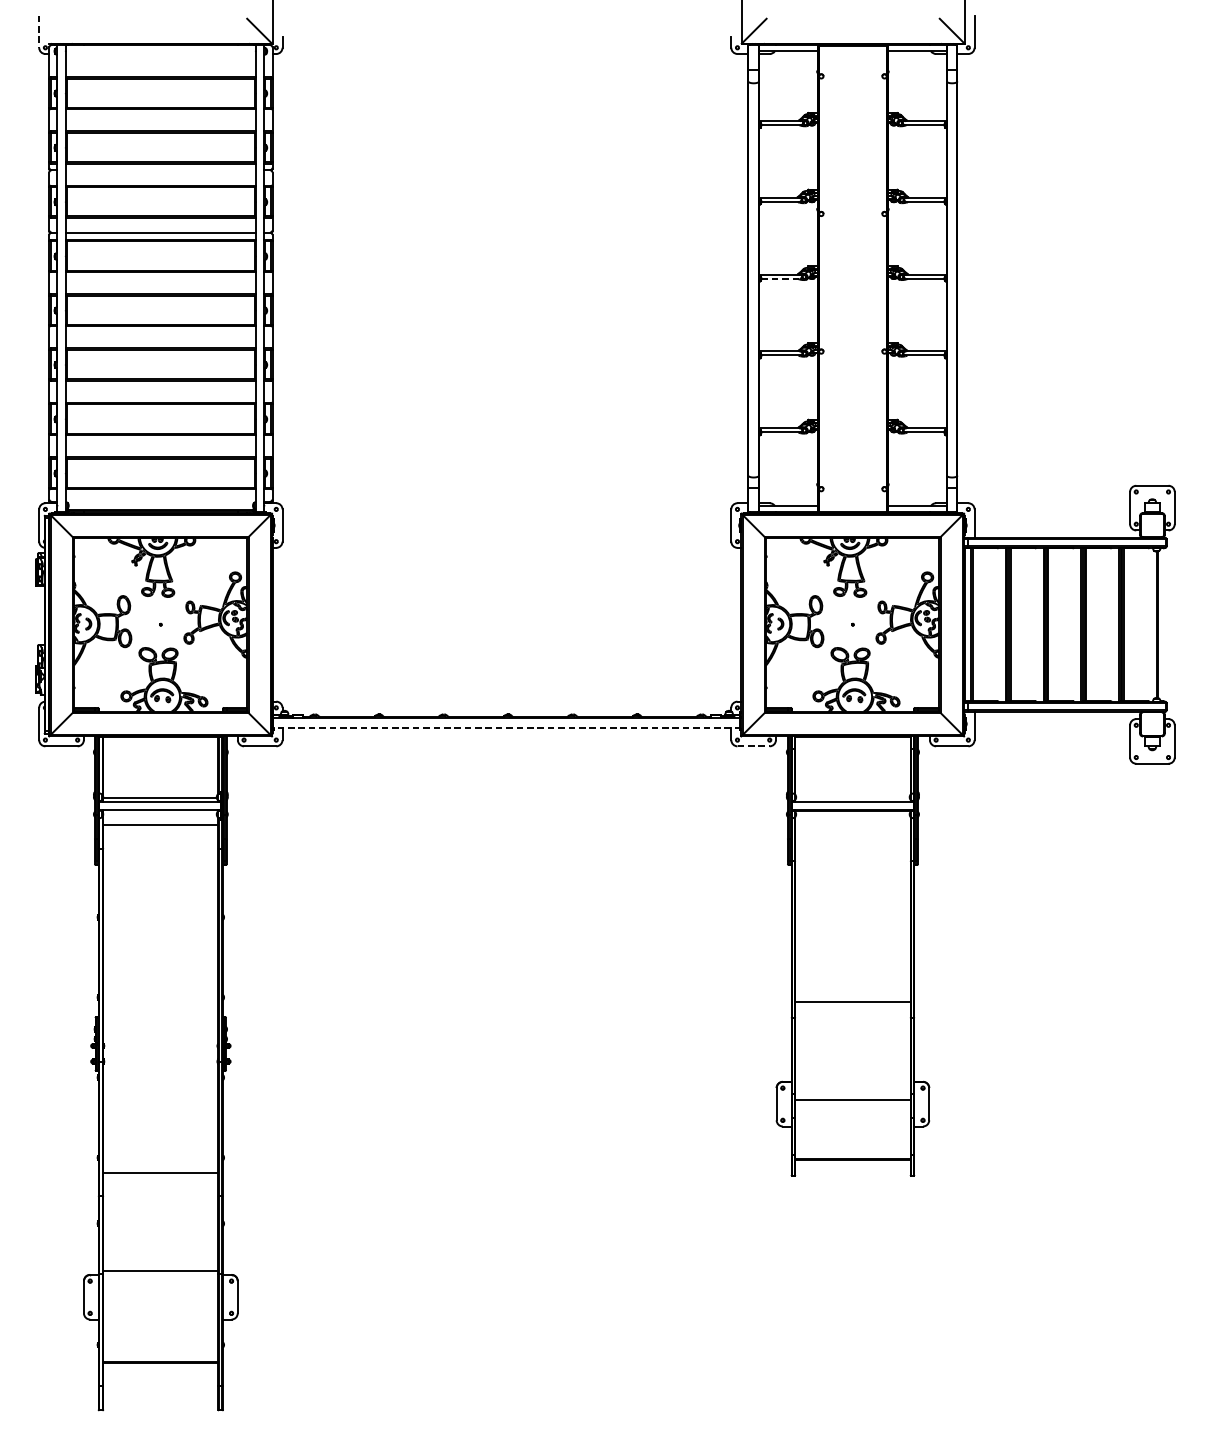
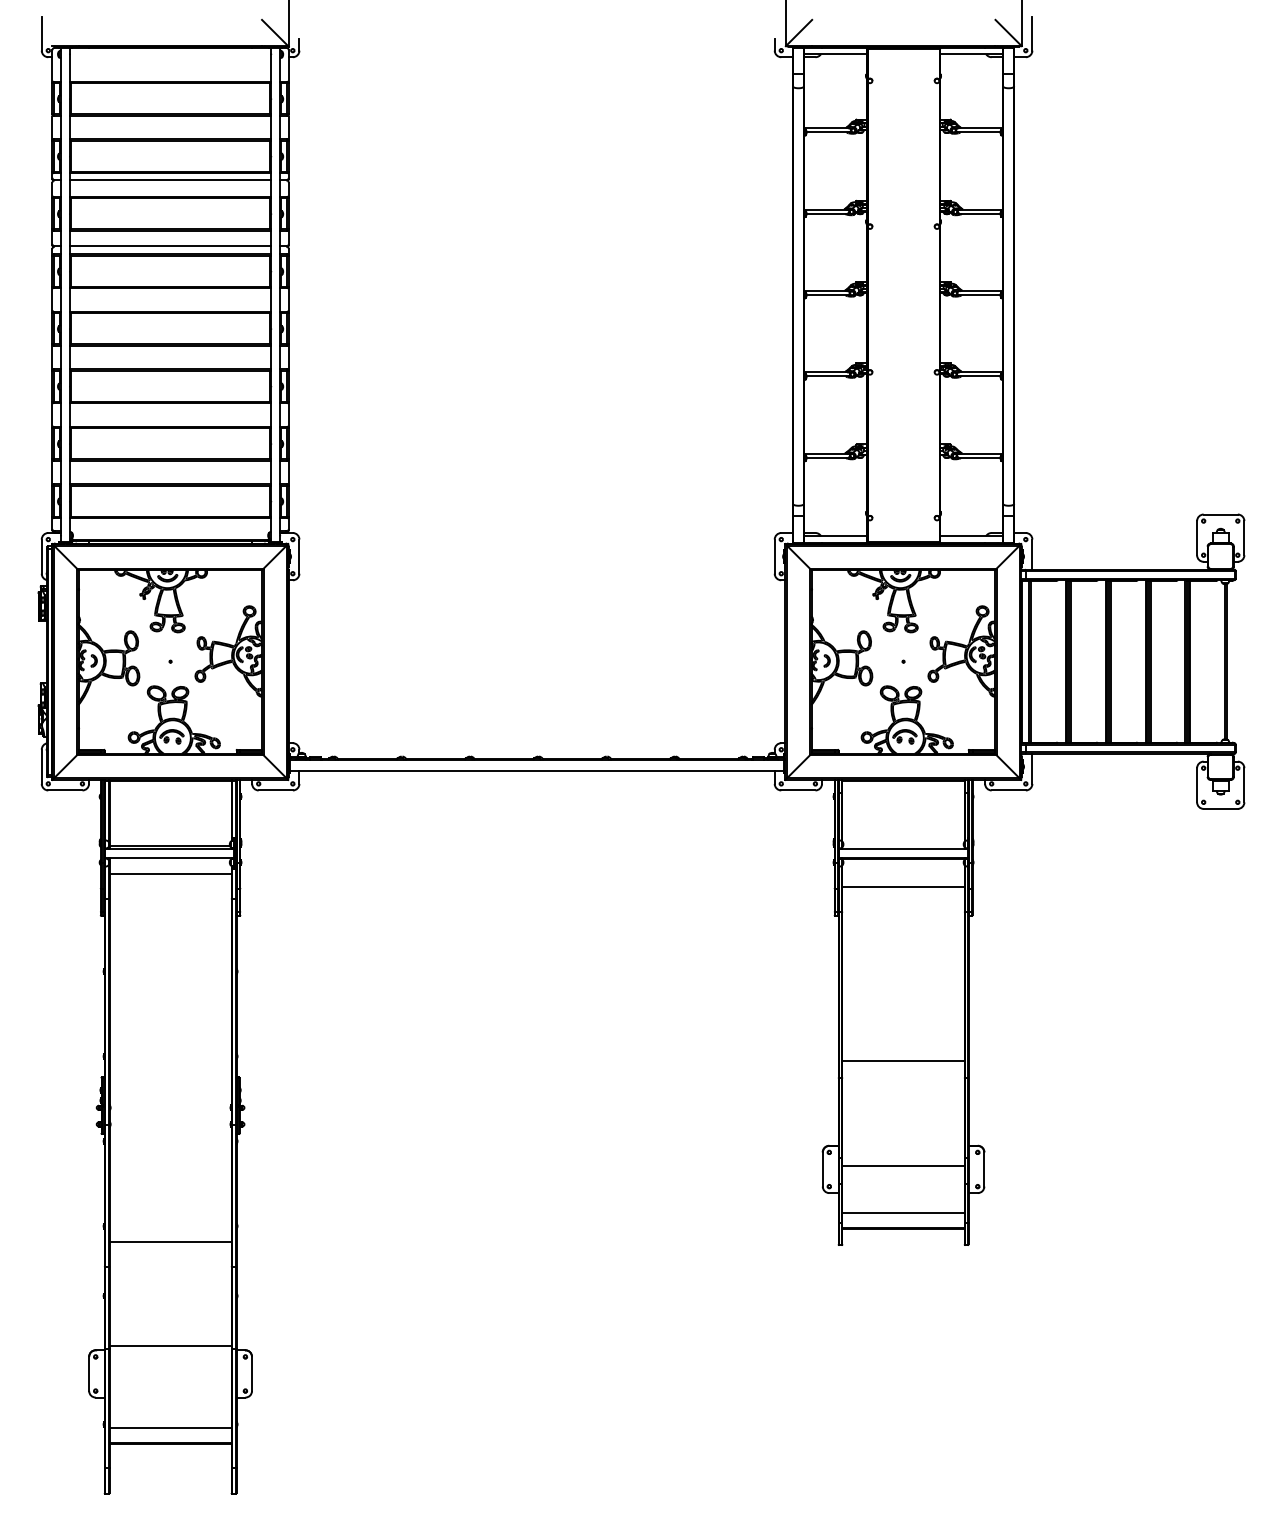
line: (38, 32) -> (41, 34), dashed -> solid
line: (160, 170) -> (170, 180), added
line: (781, 278) -> (827, 295), dashed -> solid
line: (506, 727) -> (536, 770), dashed -> solid
line: (753, 746) -> (798, 790), dashed -> solid
line: (852, 837) -> (903, 887), added
line: (852, 1144) -> (903, 1212), added
line: (160, 1347) -> (170, 1427), added

